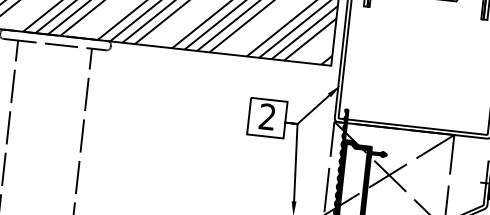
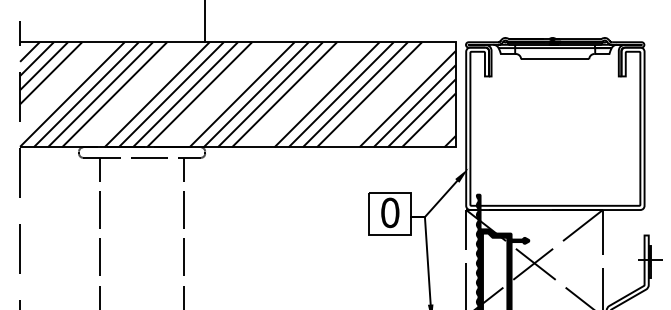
text: (267, 116) -> (390, 212), 2 -> 0

